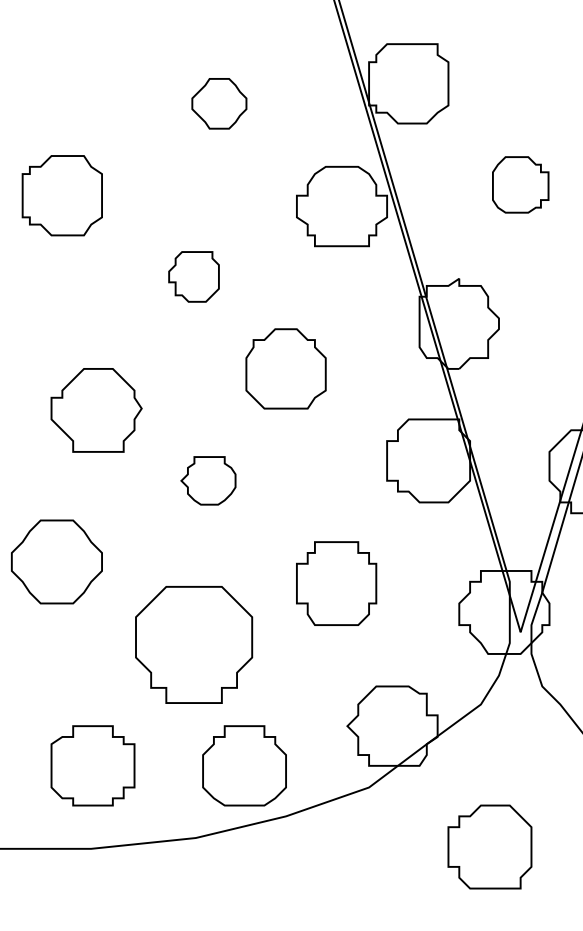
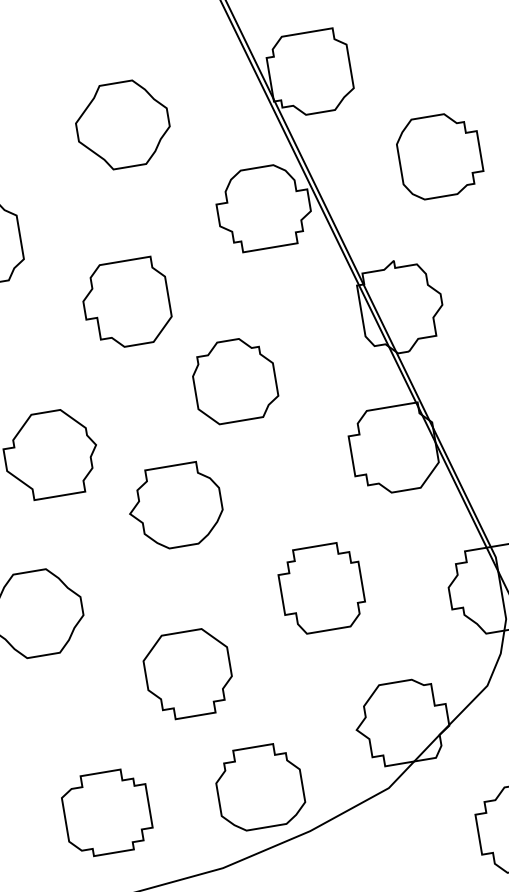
part: (219, 103) -> (123, 124), size x1.67
part: (520, 184) -> (439, 155), size x1.43
part: (193, 276) -> (126, 303), size x1.67
part: (208, 480) -> (175, 506), size x1.67
part: (193, 644) -> (187, 673), size x0.71

